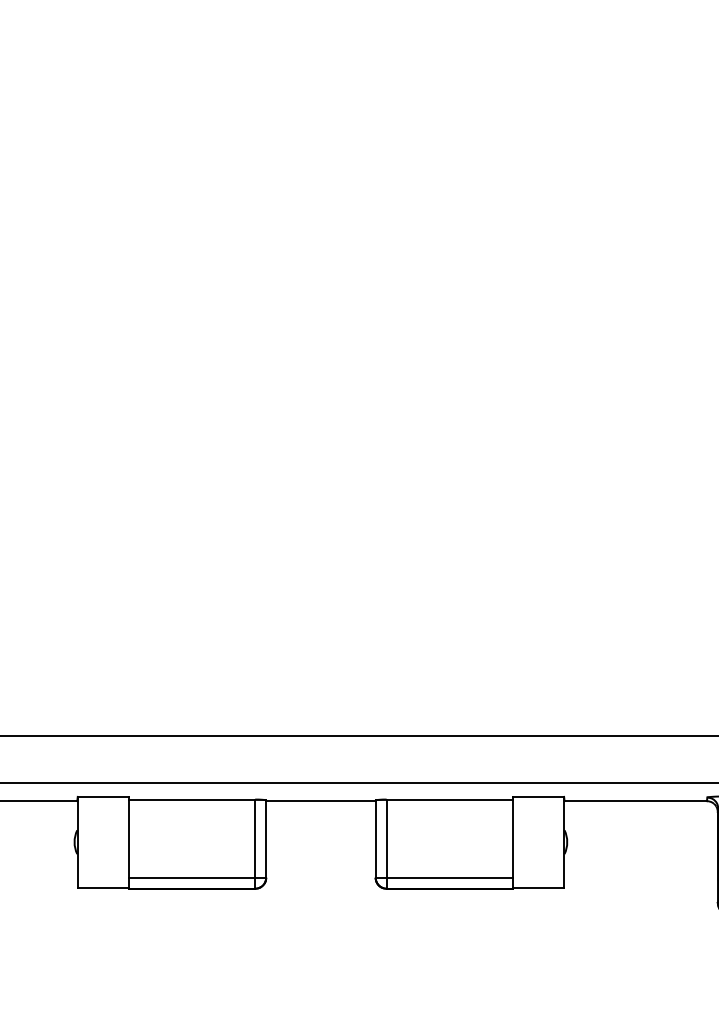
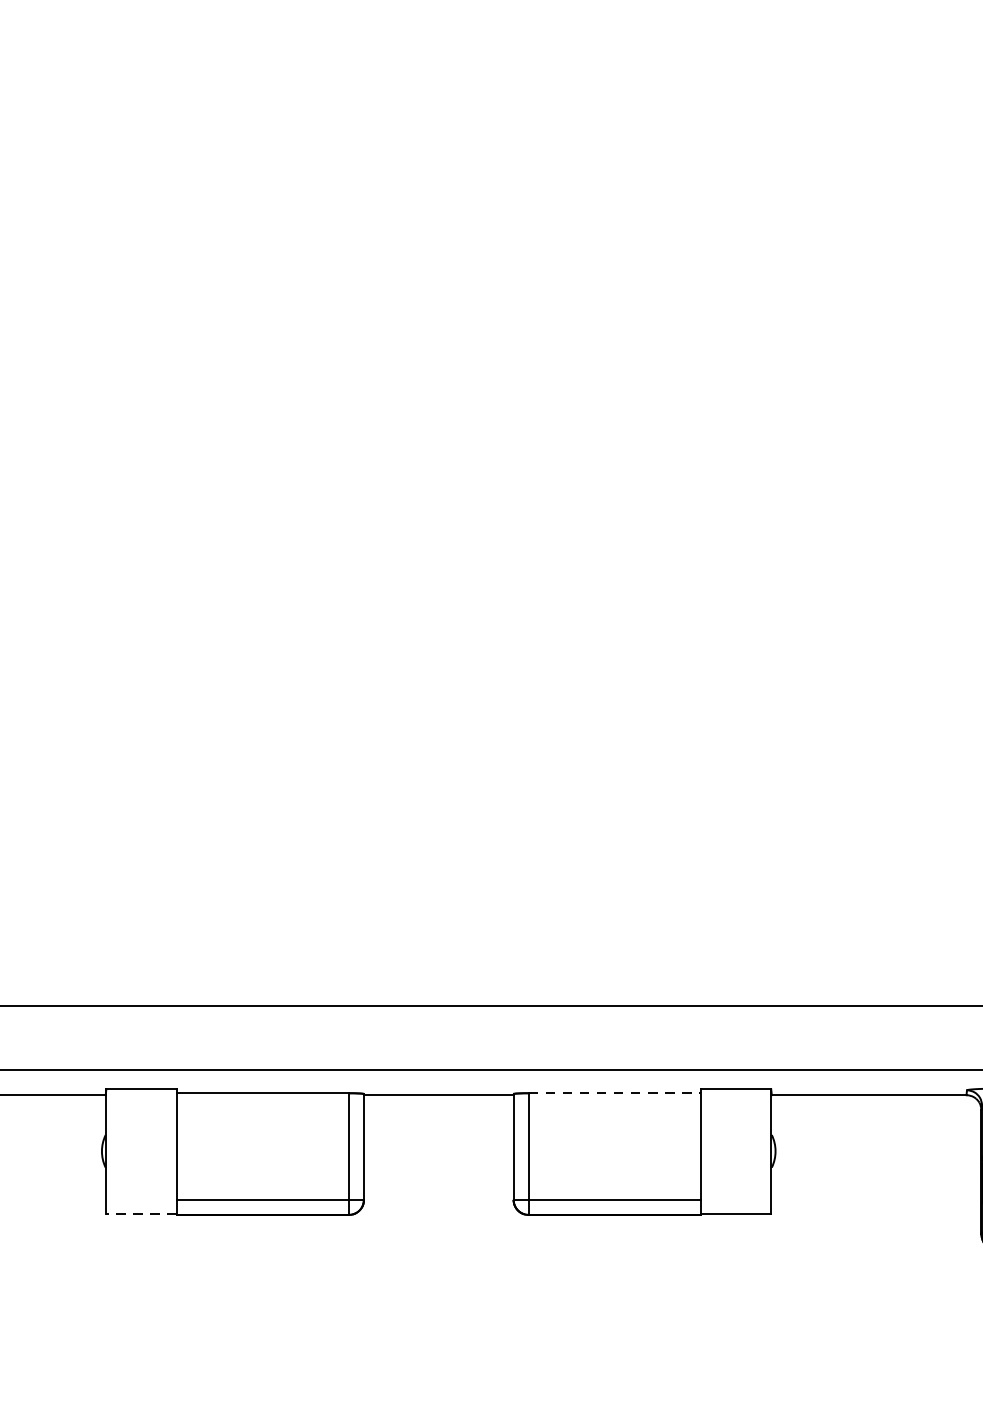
line: (449, 799) -> (614, 1092), solid -> dashed
line: (103, 888) -> (141, 1214), solid -> dashed

